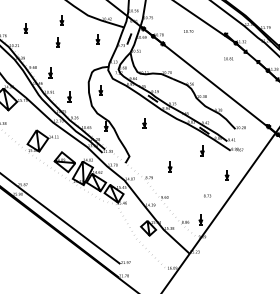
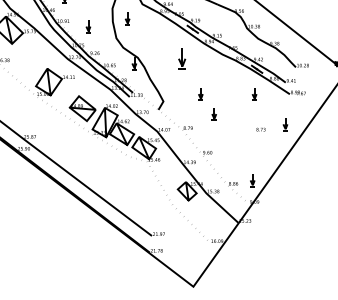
part: (144, 123) -> (182, 60), size x1.6
part: (159, 150) -> (200, 94), added
text: (207, 195) -> (260, 129), moved

